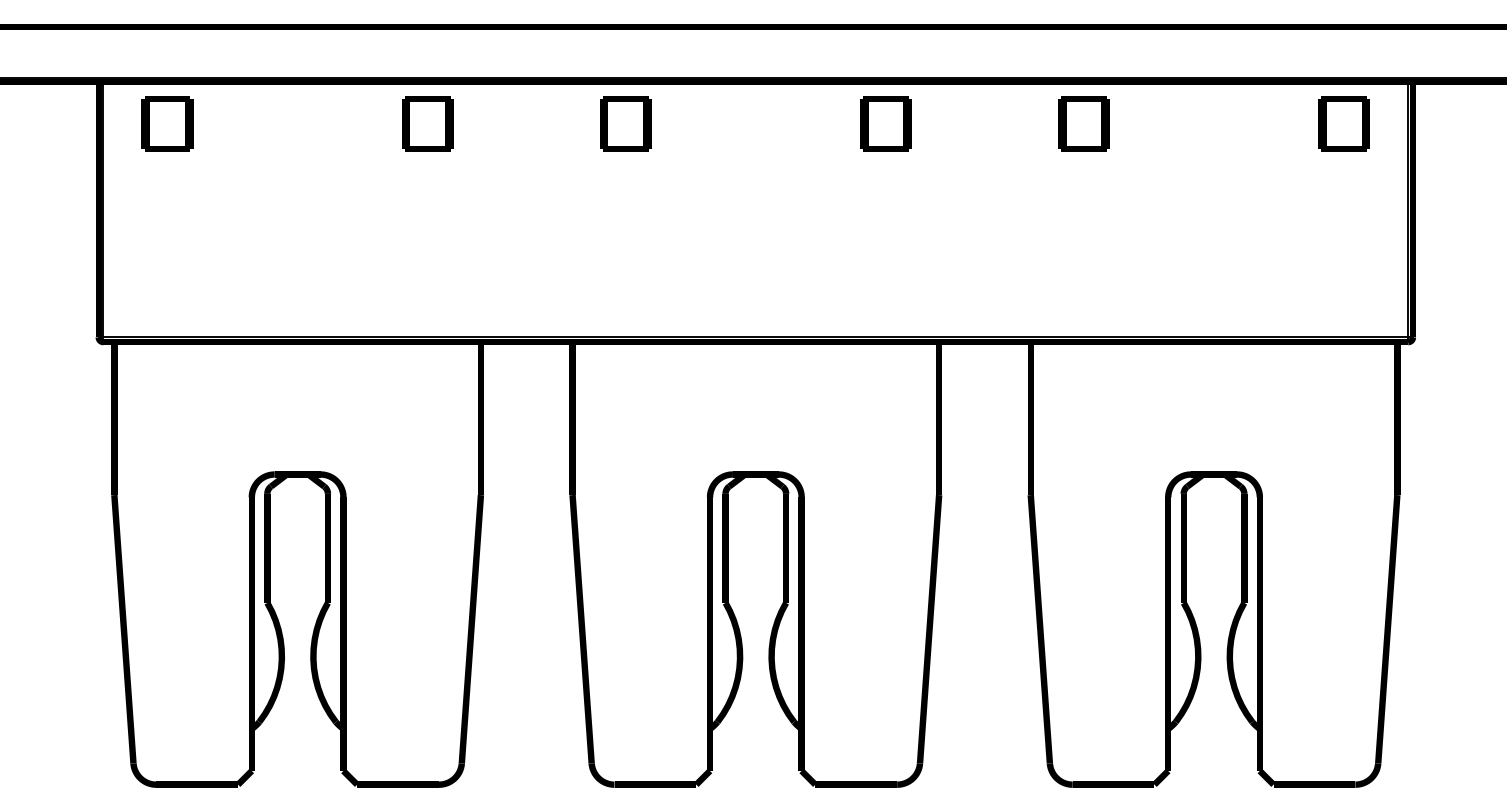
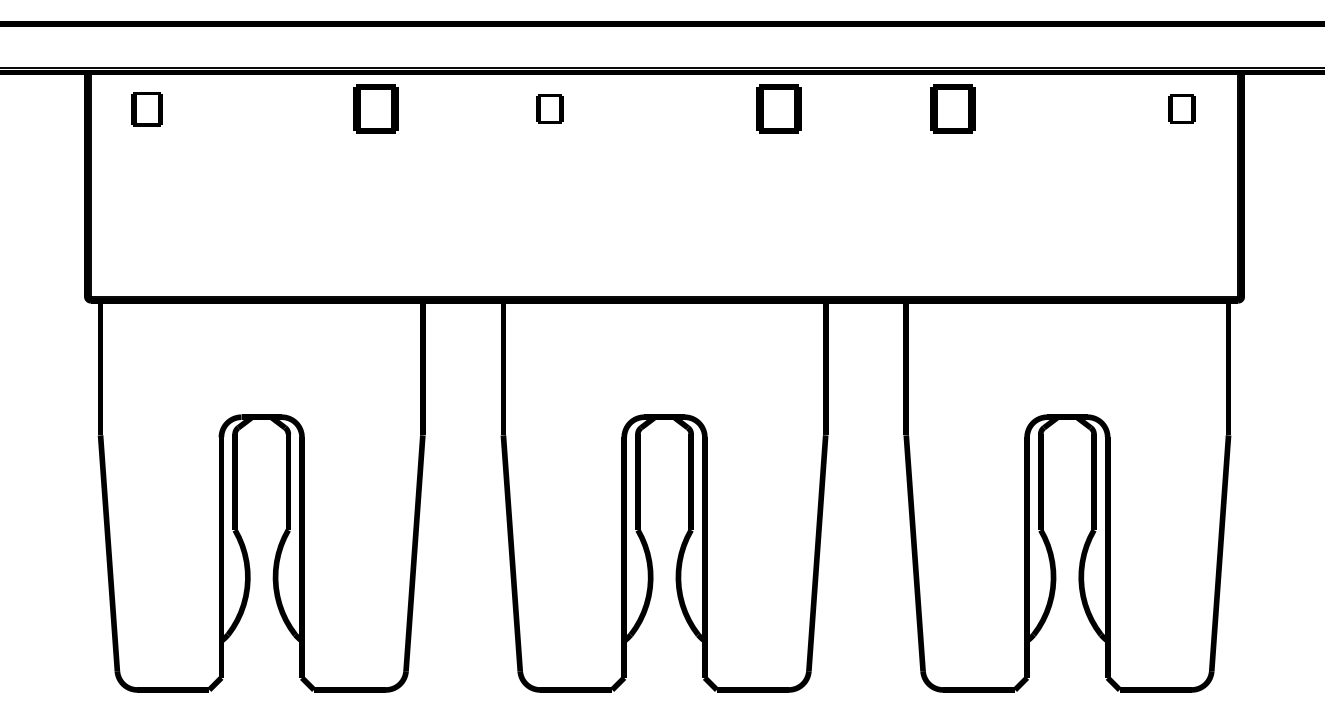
part: (166, 123) -> (146, 108), size x0.7
part: (624, 123) -> (549, 108), size x0.6
part: (1343, 123) -> (1181, 108), size x0.6

